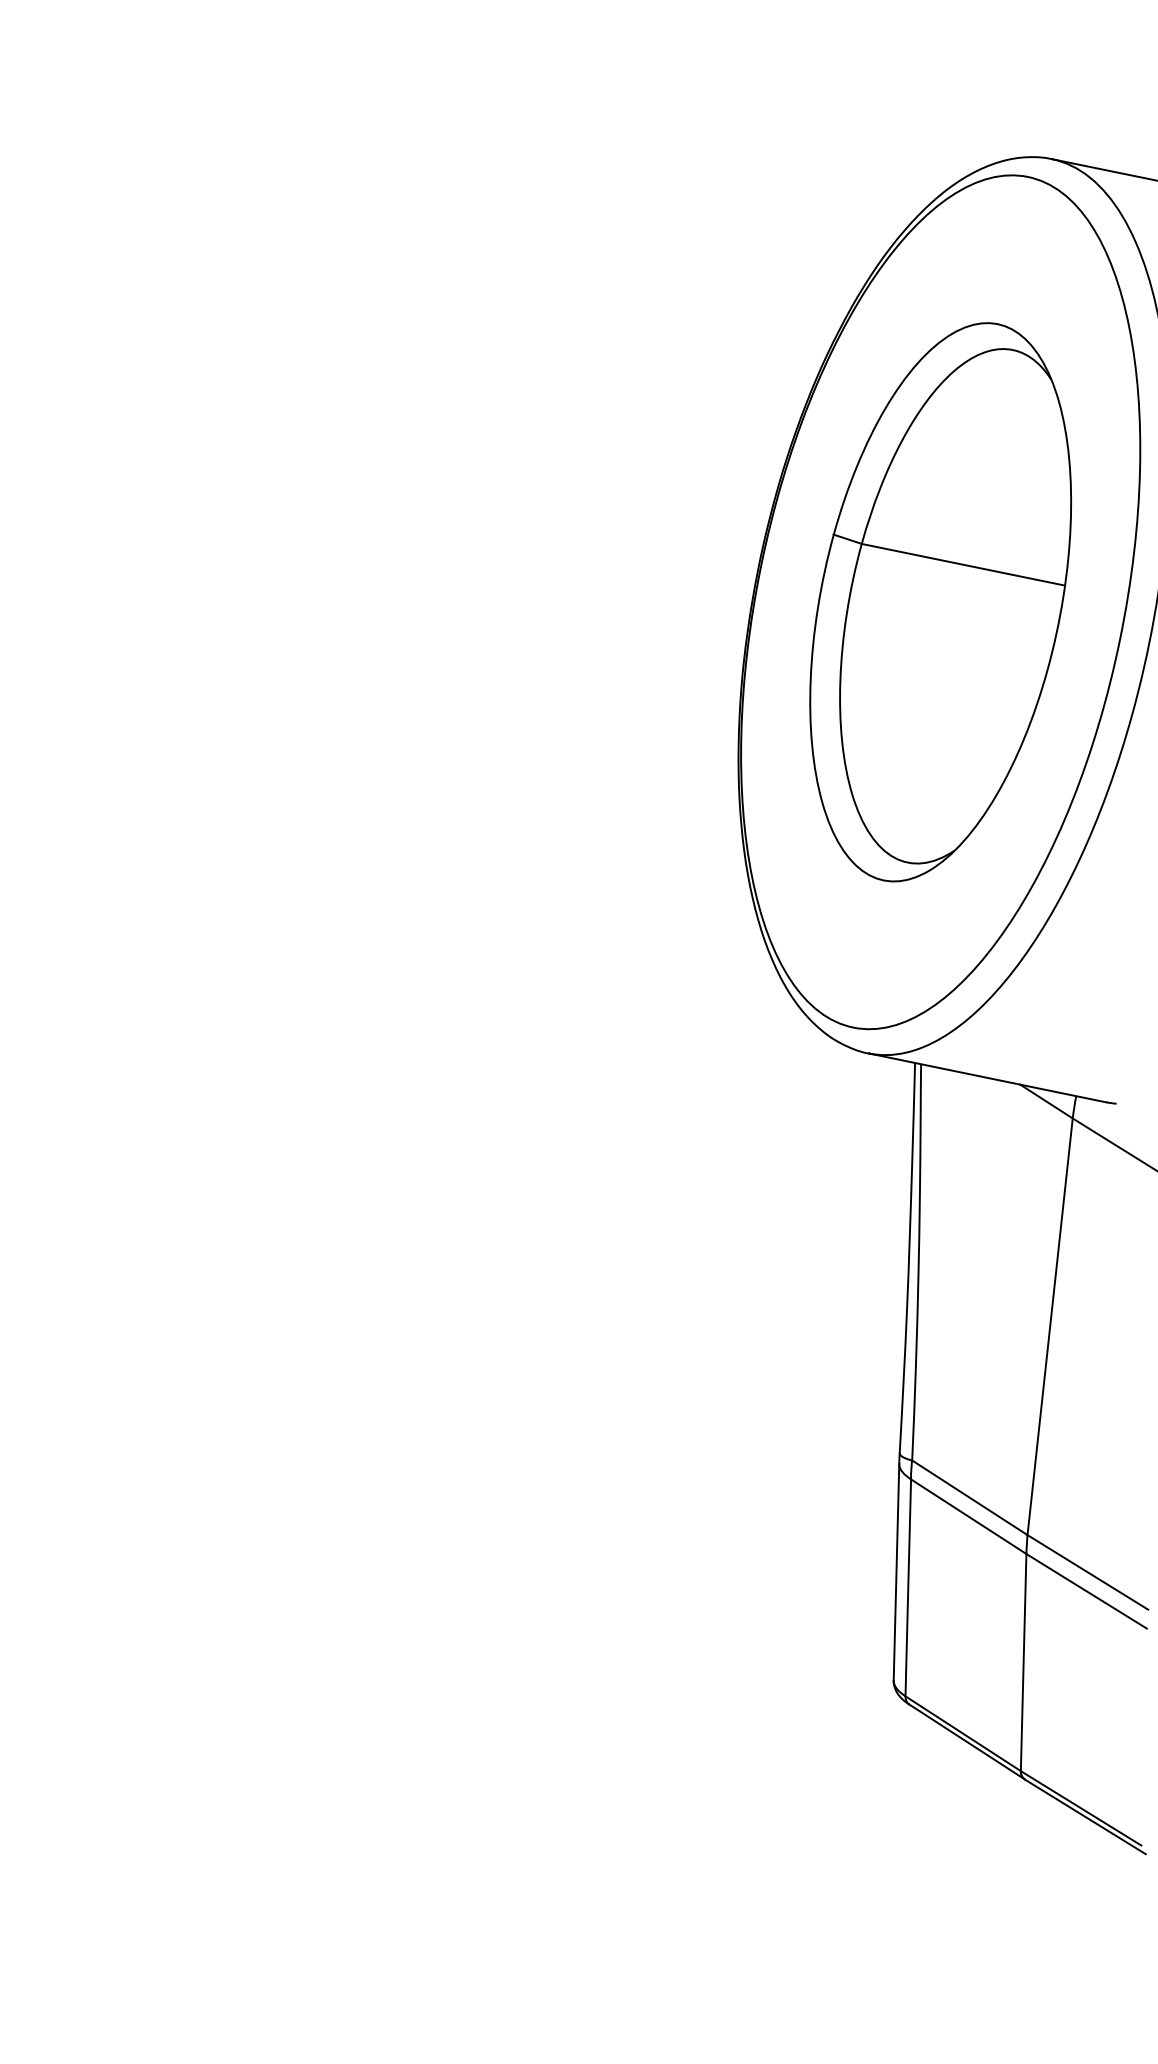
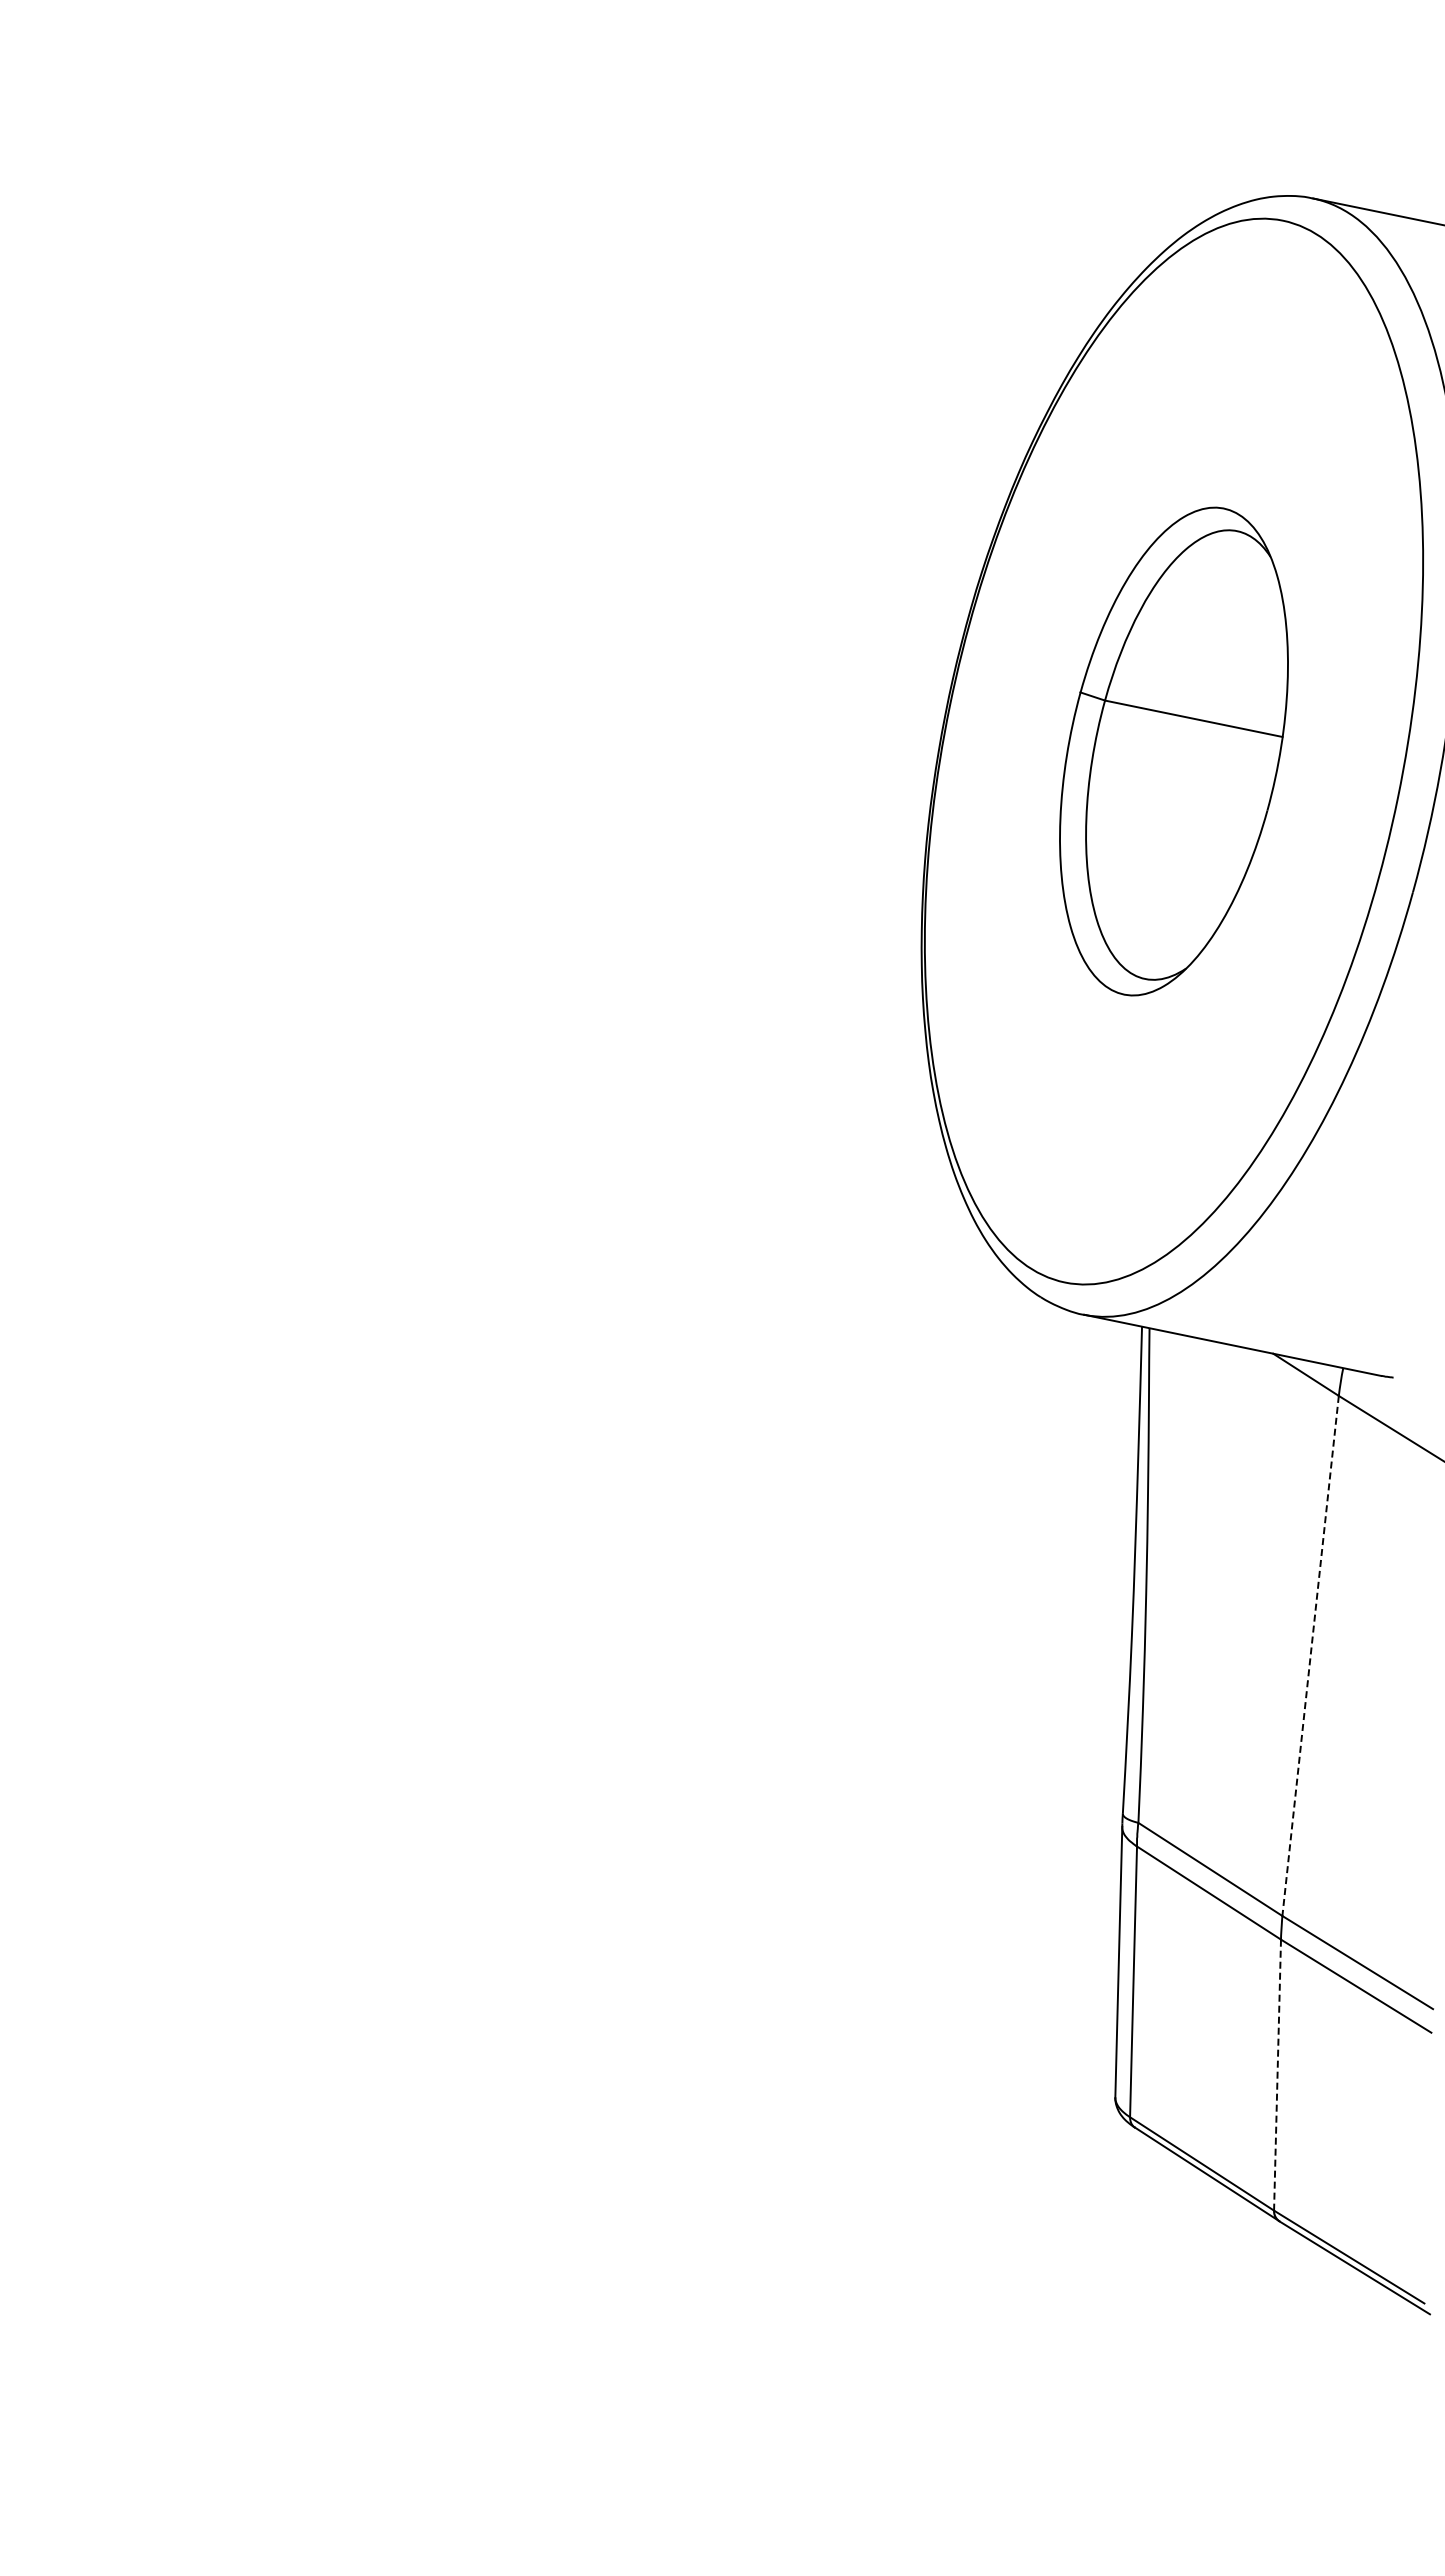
part: (940, 602) -> (1173, 751), size x0.7
line: (1050, 1326) -> (1310, 1655), solid -> dashed
line: (1023, 1662) -> (1277, 2075), solid -> dashed

